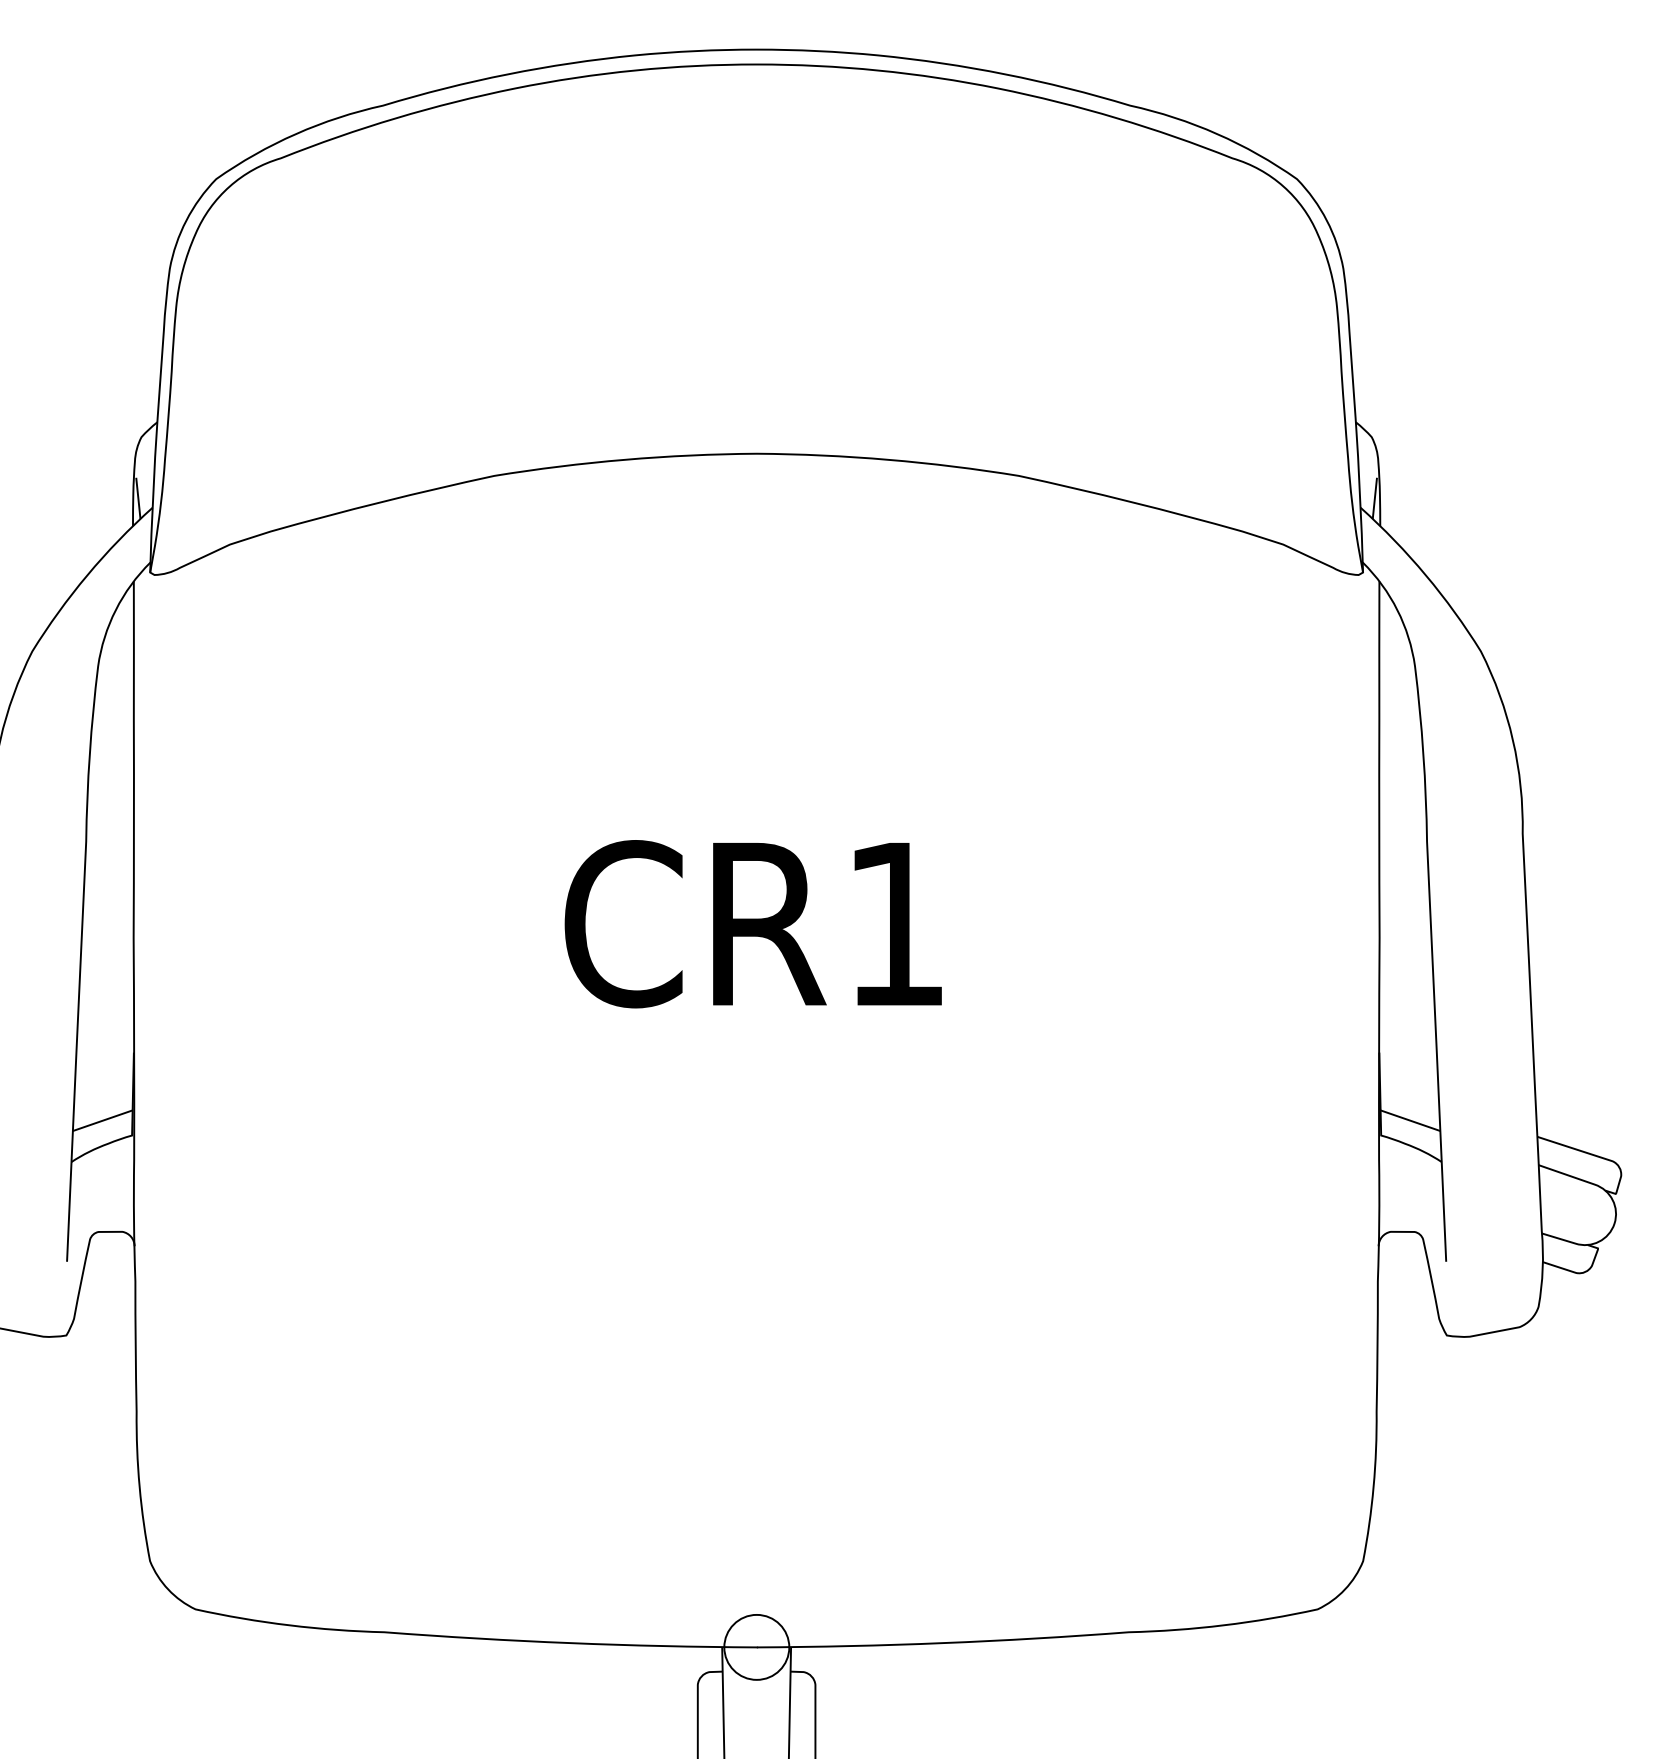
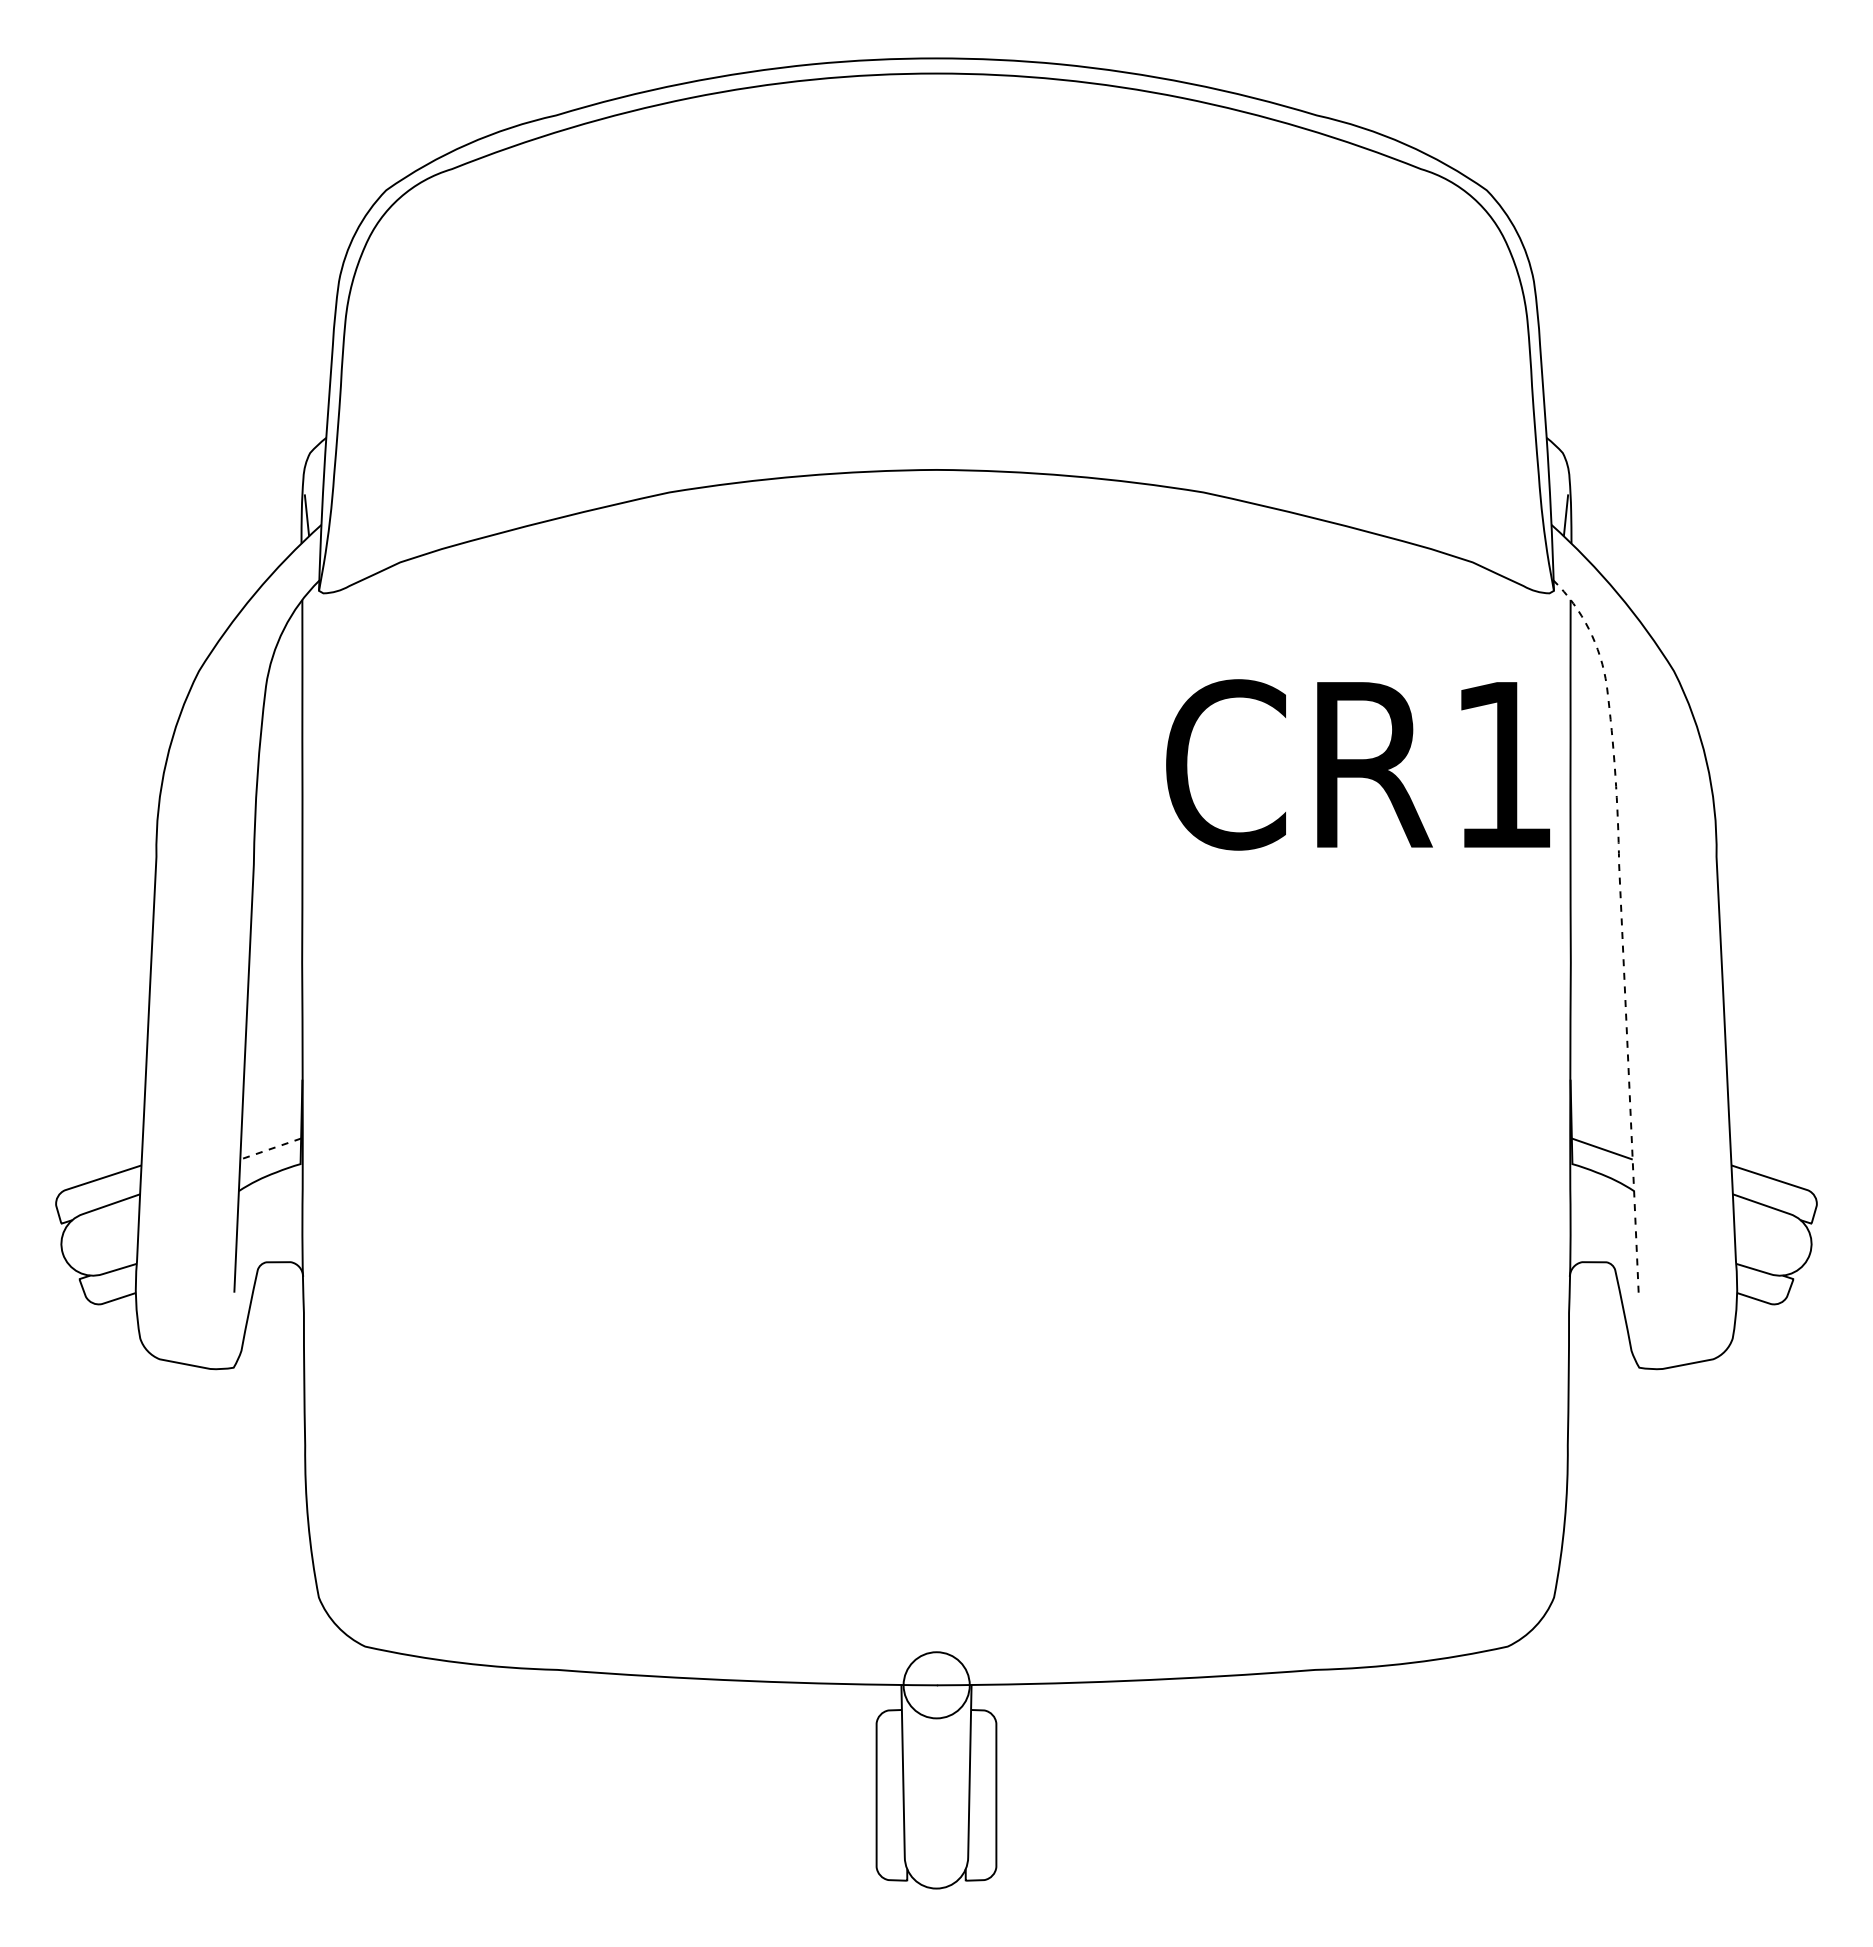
line: (1429, 889) -> (1621, 913), solid -> dashed
text: (752, 923) -> (1357, 764), moved
line: (102, 1121) -> (270, 1149), solid -> dashed

